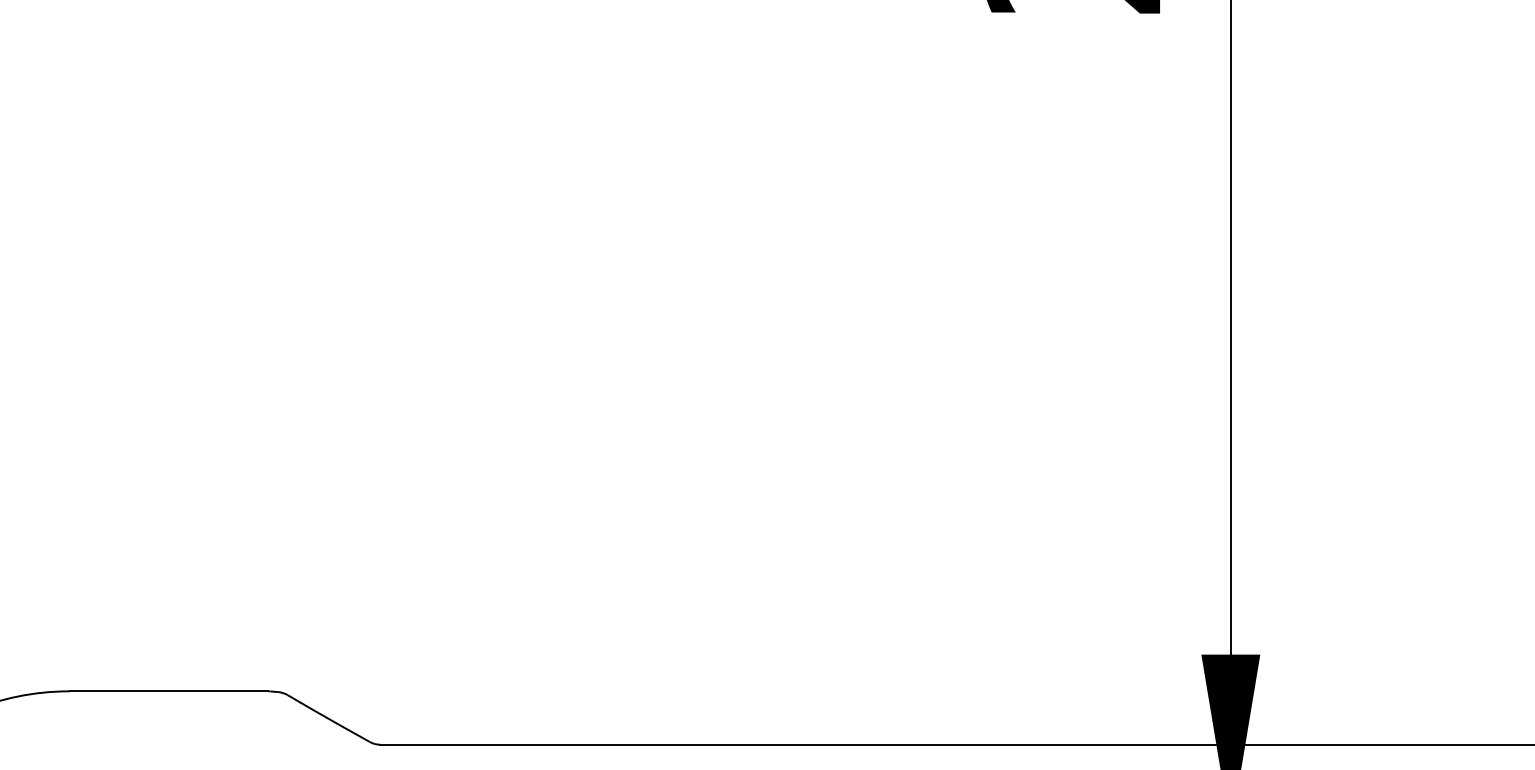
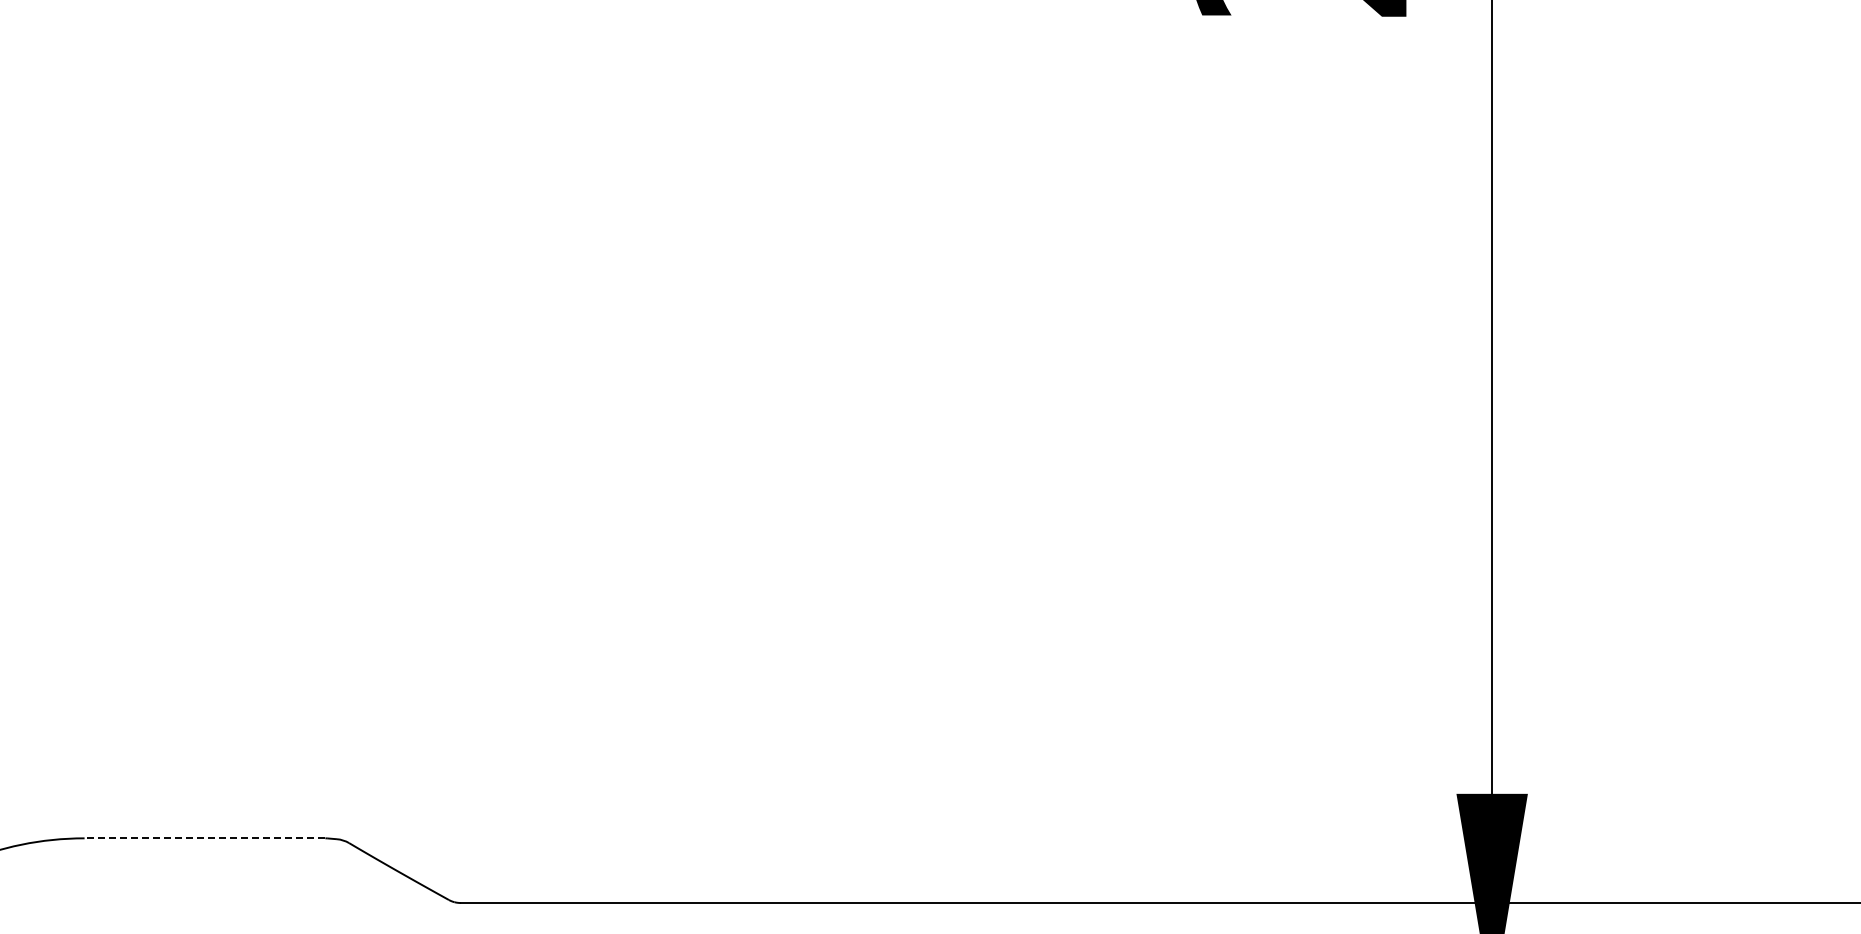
line: (168, 691) -> (204, 838), solid -> dashed

